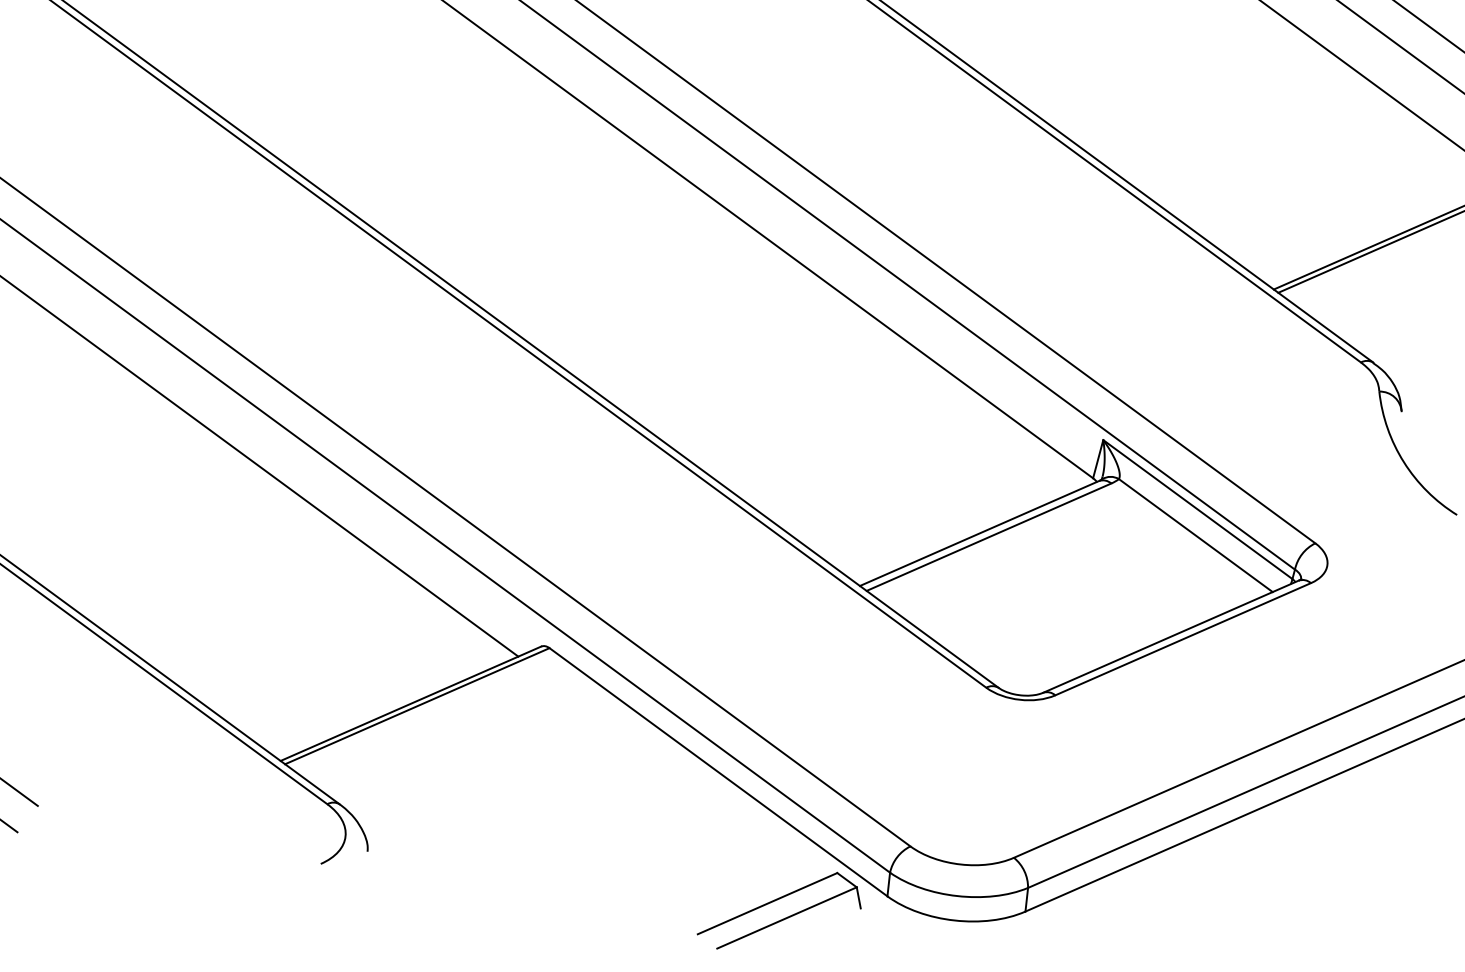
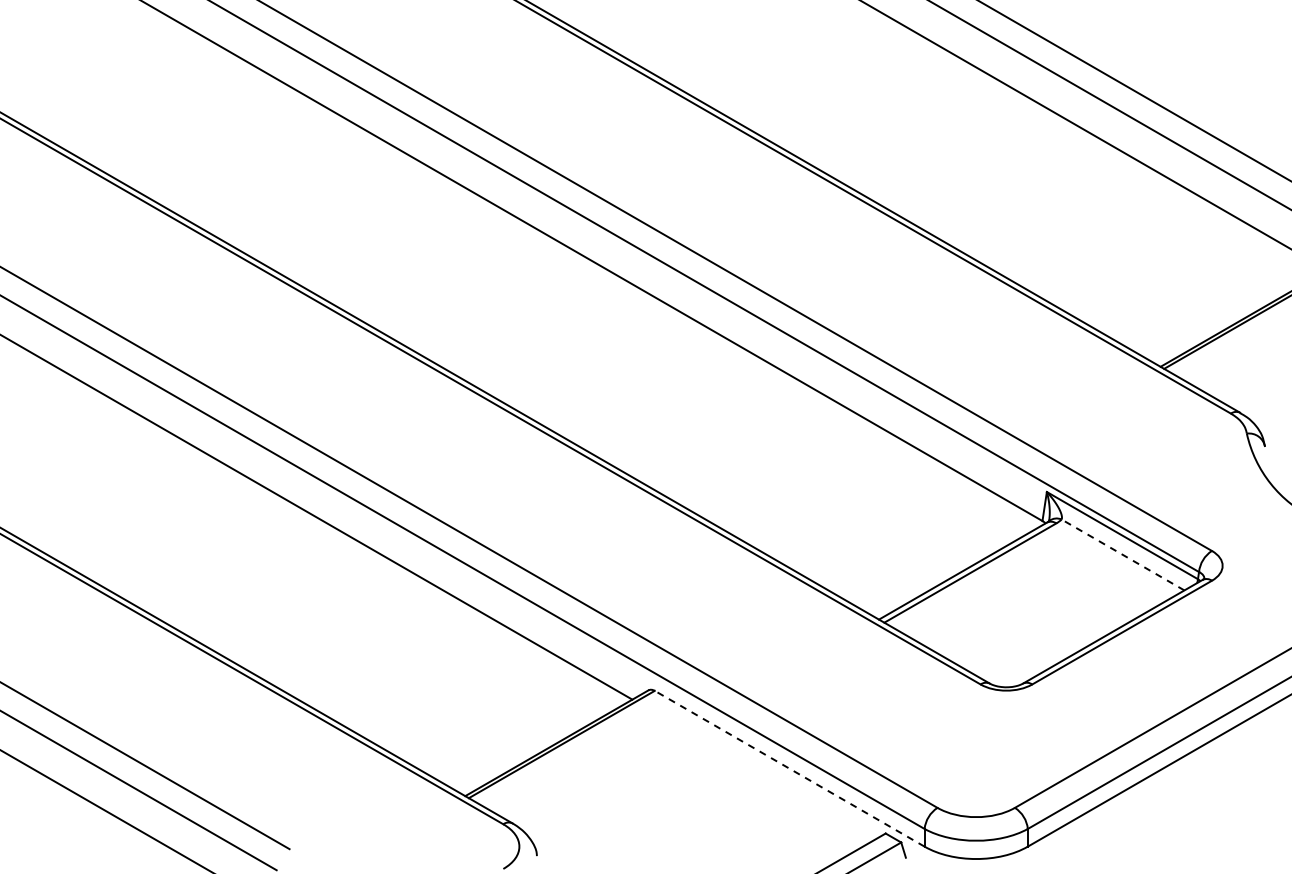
line: (1196, 535) -> (1123, 554), solid -> dashed
line: (718, 771) -> (789, 768), solid -> dashed

